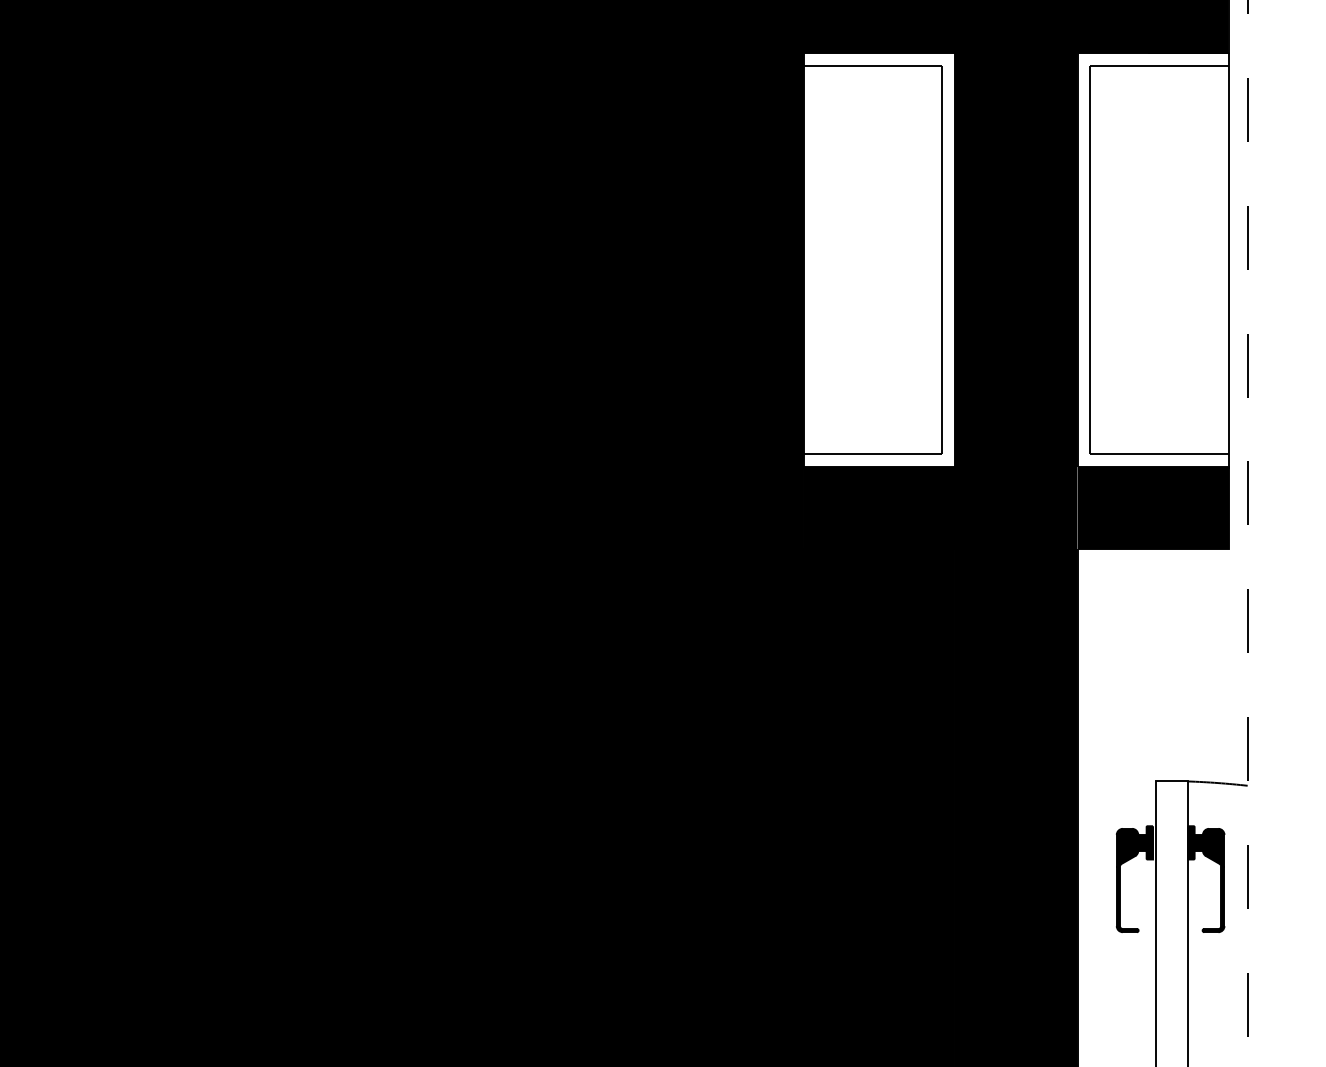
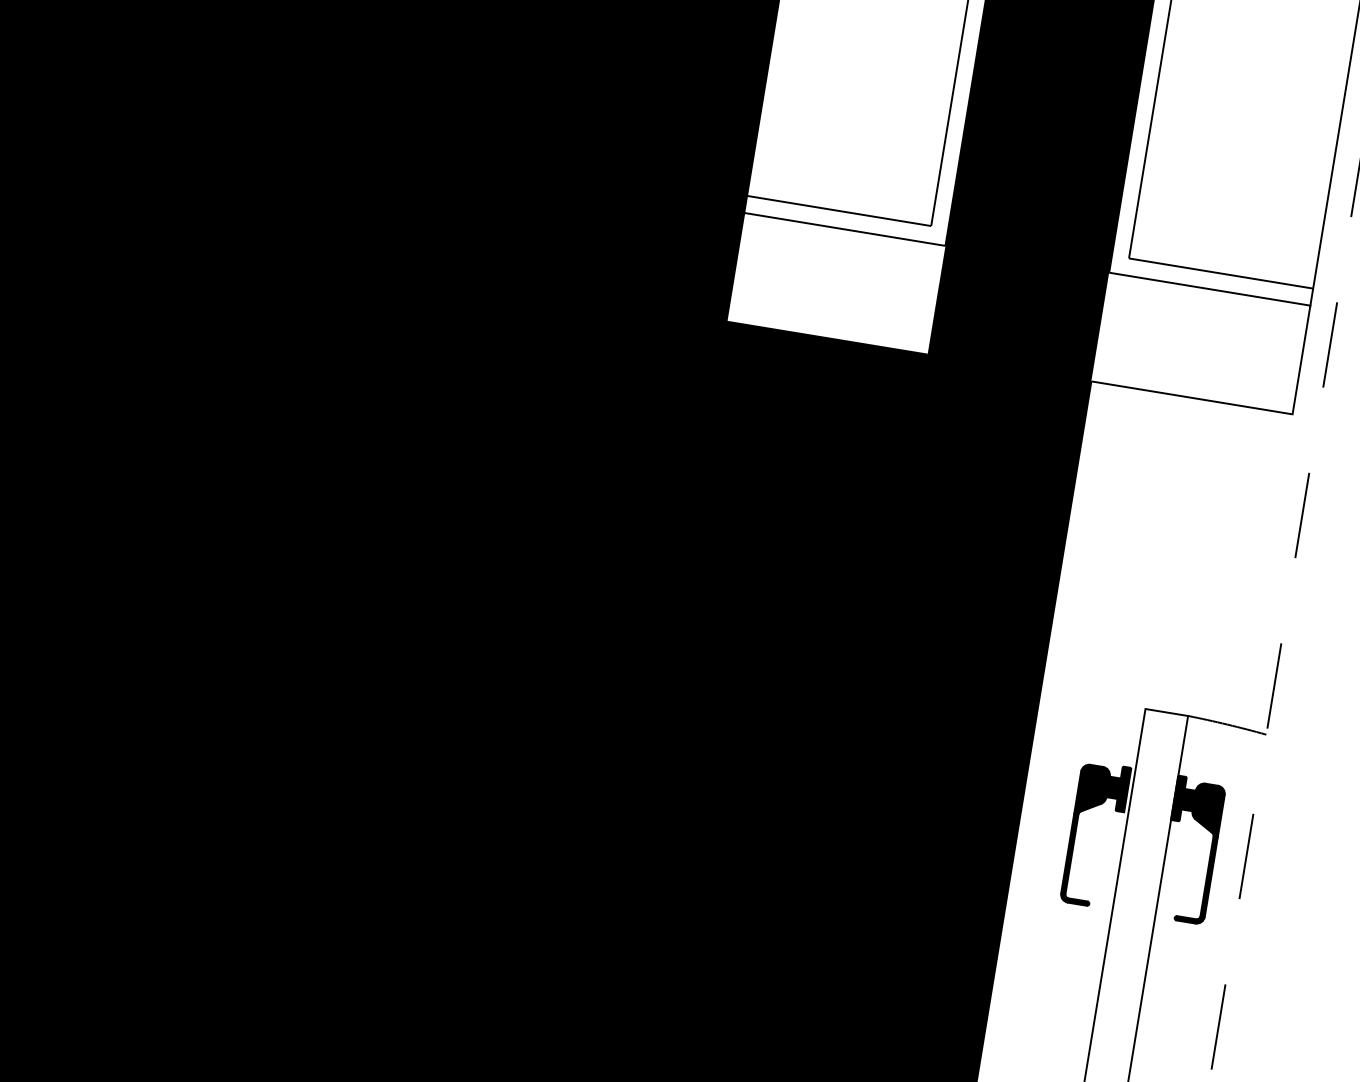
fill: (878, 507) -> (834, 283), removed
fill: (1152, 507) -> (1200, 342), removed

